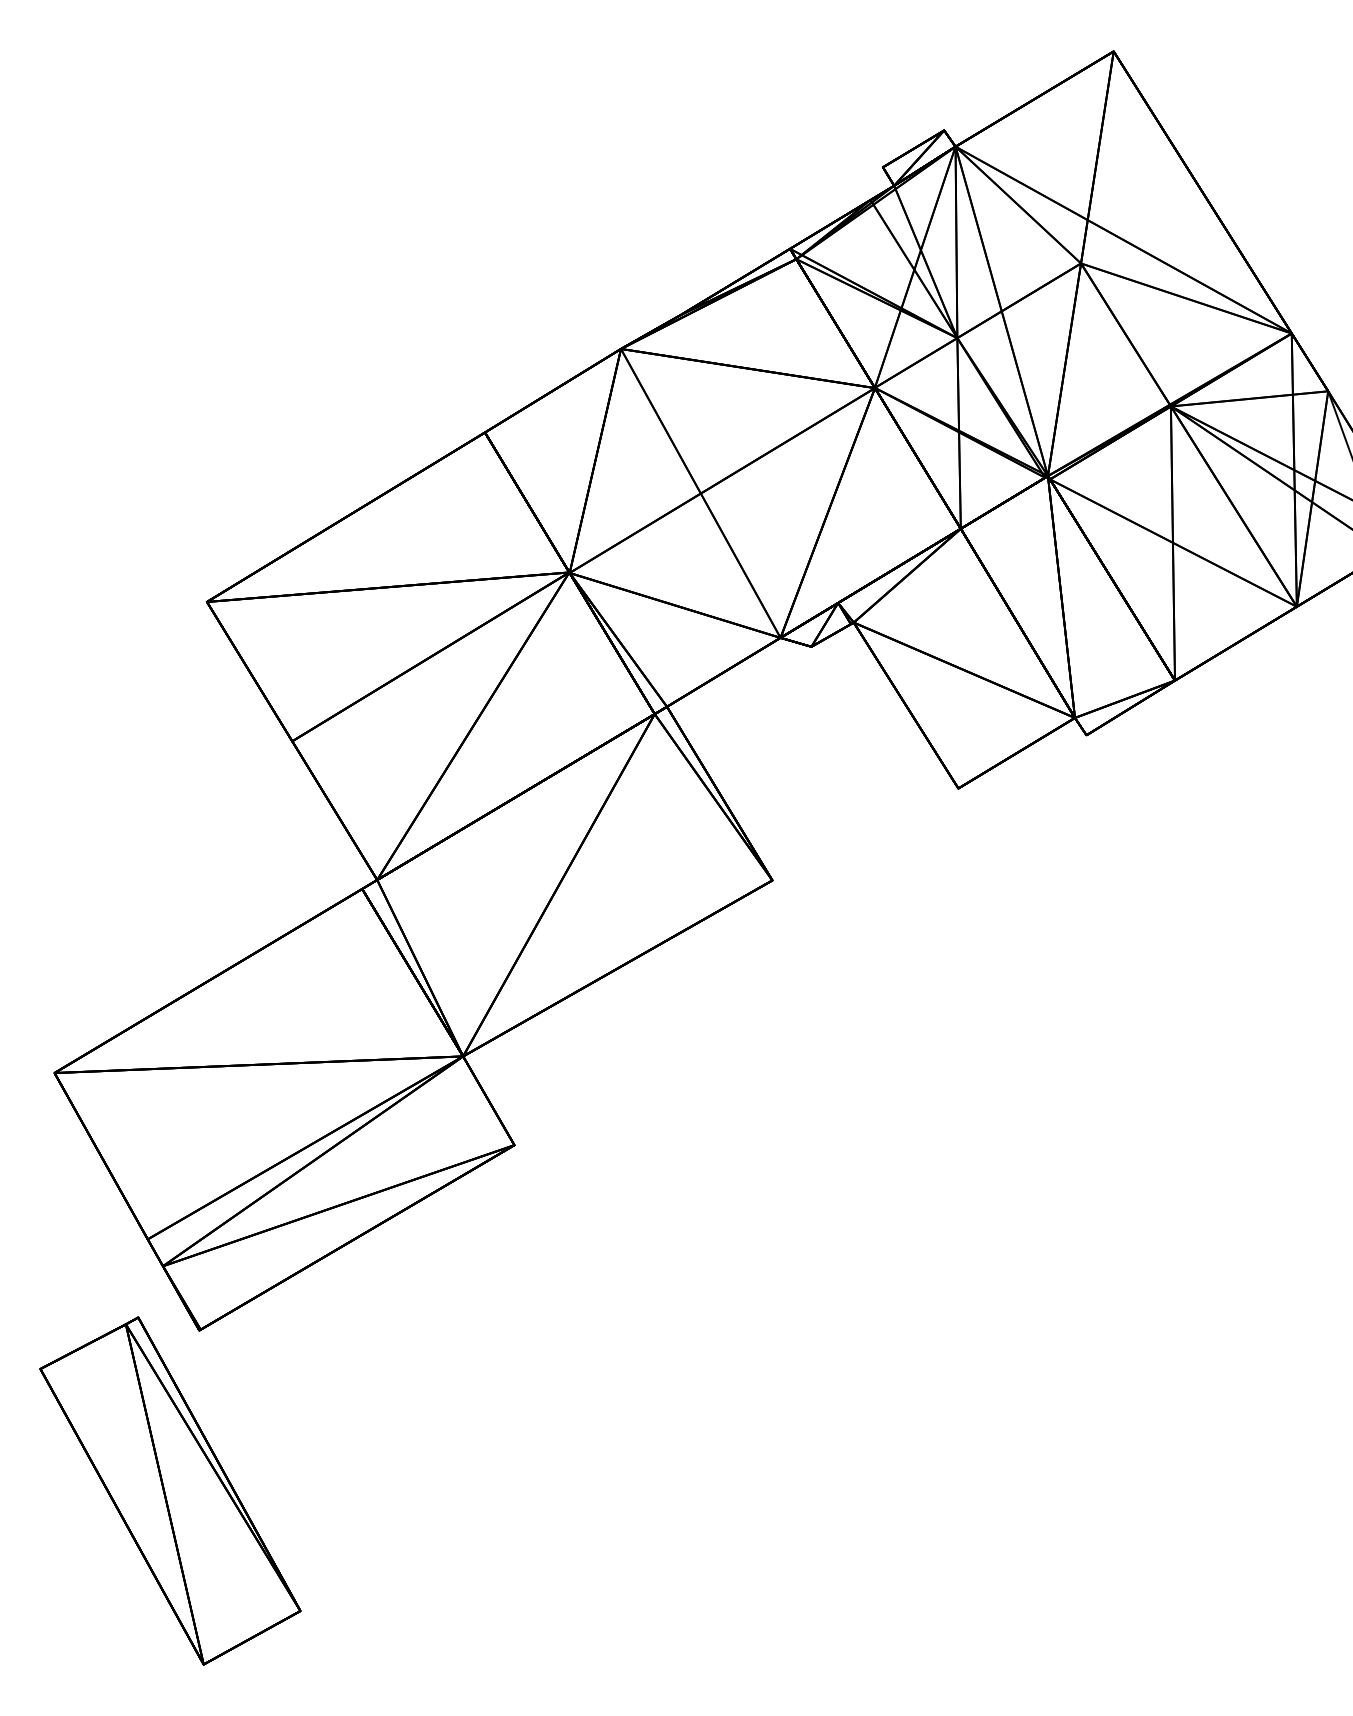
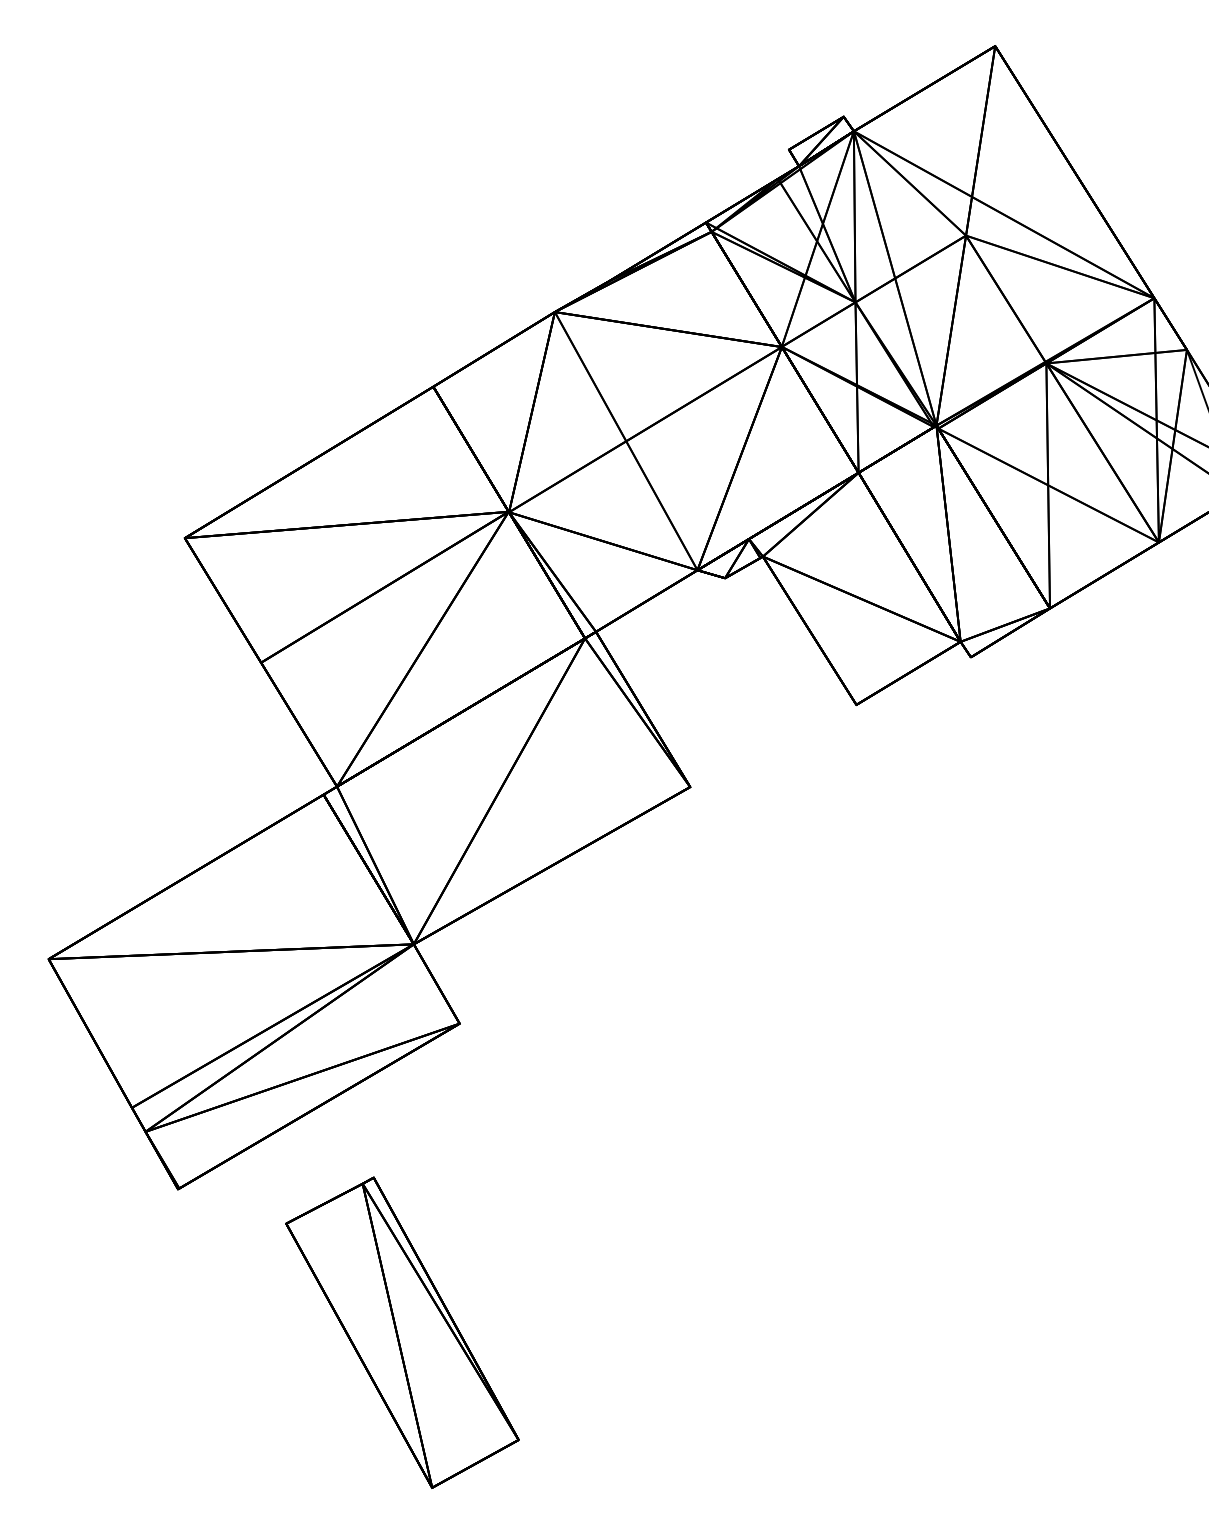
part: (170, 1490) -> (402, 1332), moved

